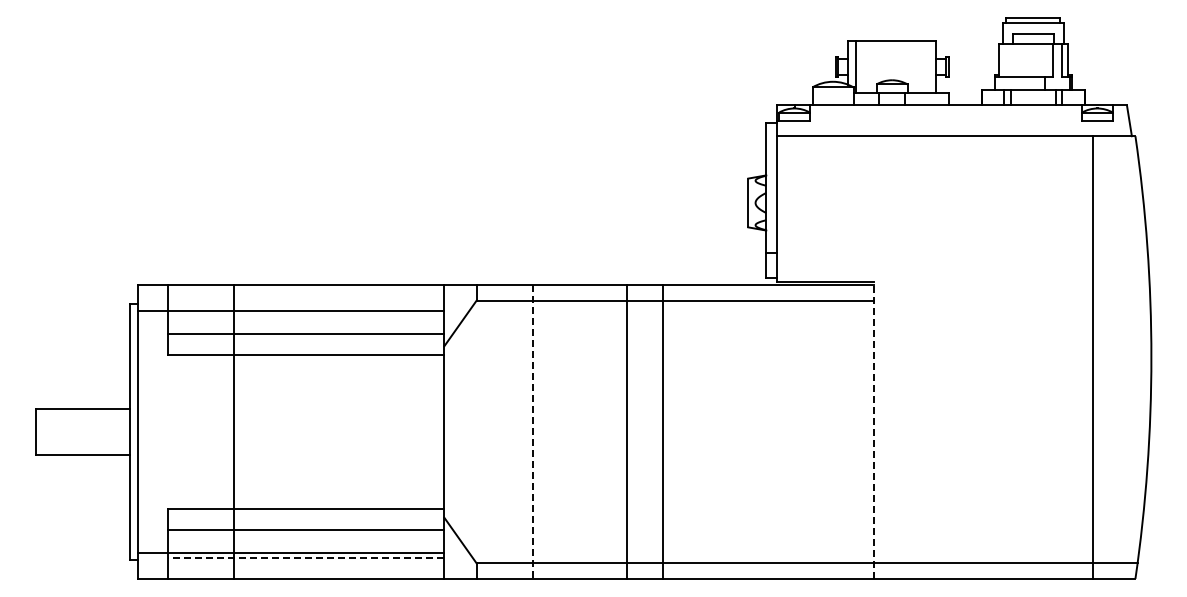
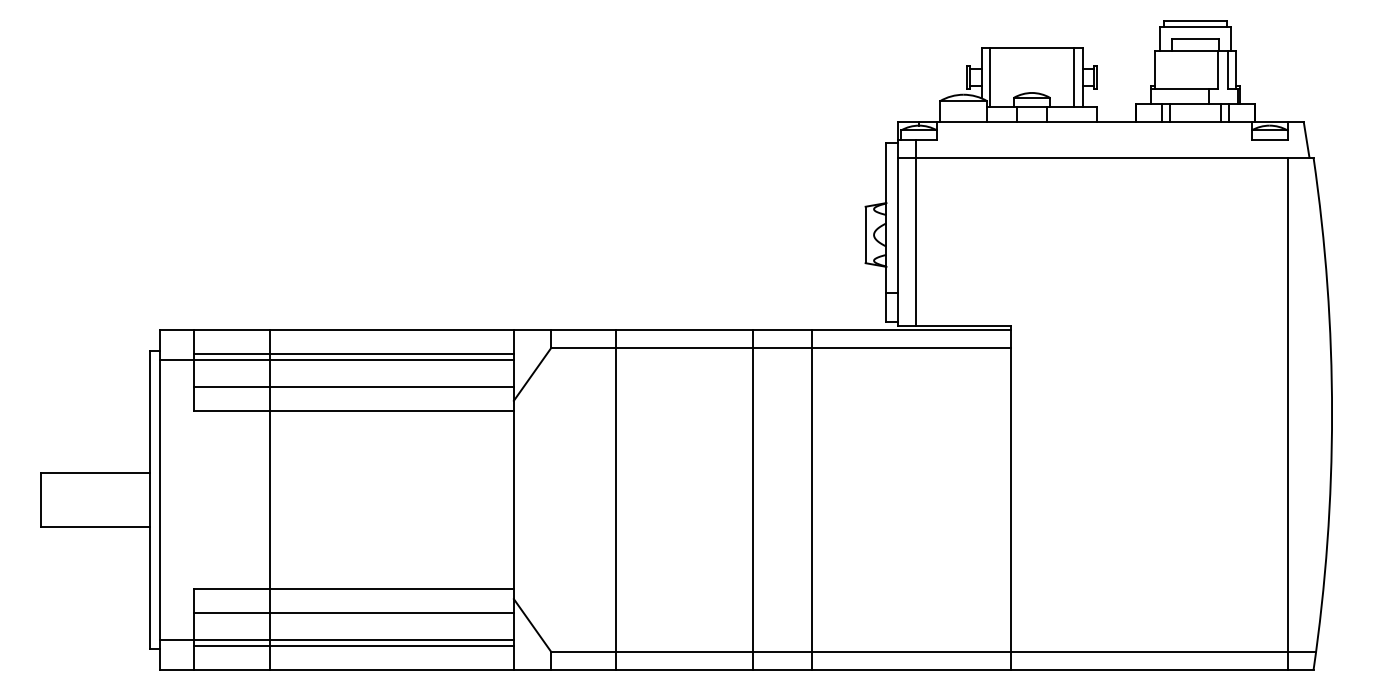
line: (928, 66) -> (1074, 77), added
line: (791, 200) -> (915, 232), added
line: (306, 305) -> (354, 353), added
line: (1092, 357) -> (1287, 413), moved
line: (874, 430) -> (1011, 498), dashed -> solid
line: (626, 431) -> (752, 499), moved
line: (663, 431) -> (812, 499), moved
line: (532, 432) -> (615, 500), dashed -> solid
line: (305, 558) -> (353, 646), dashed -> solid

